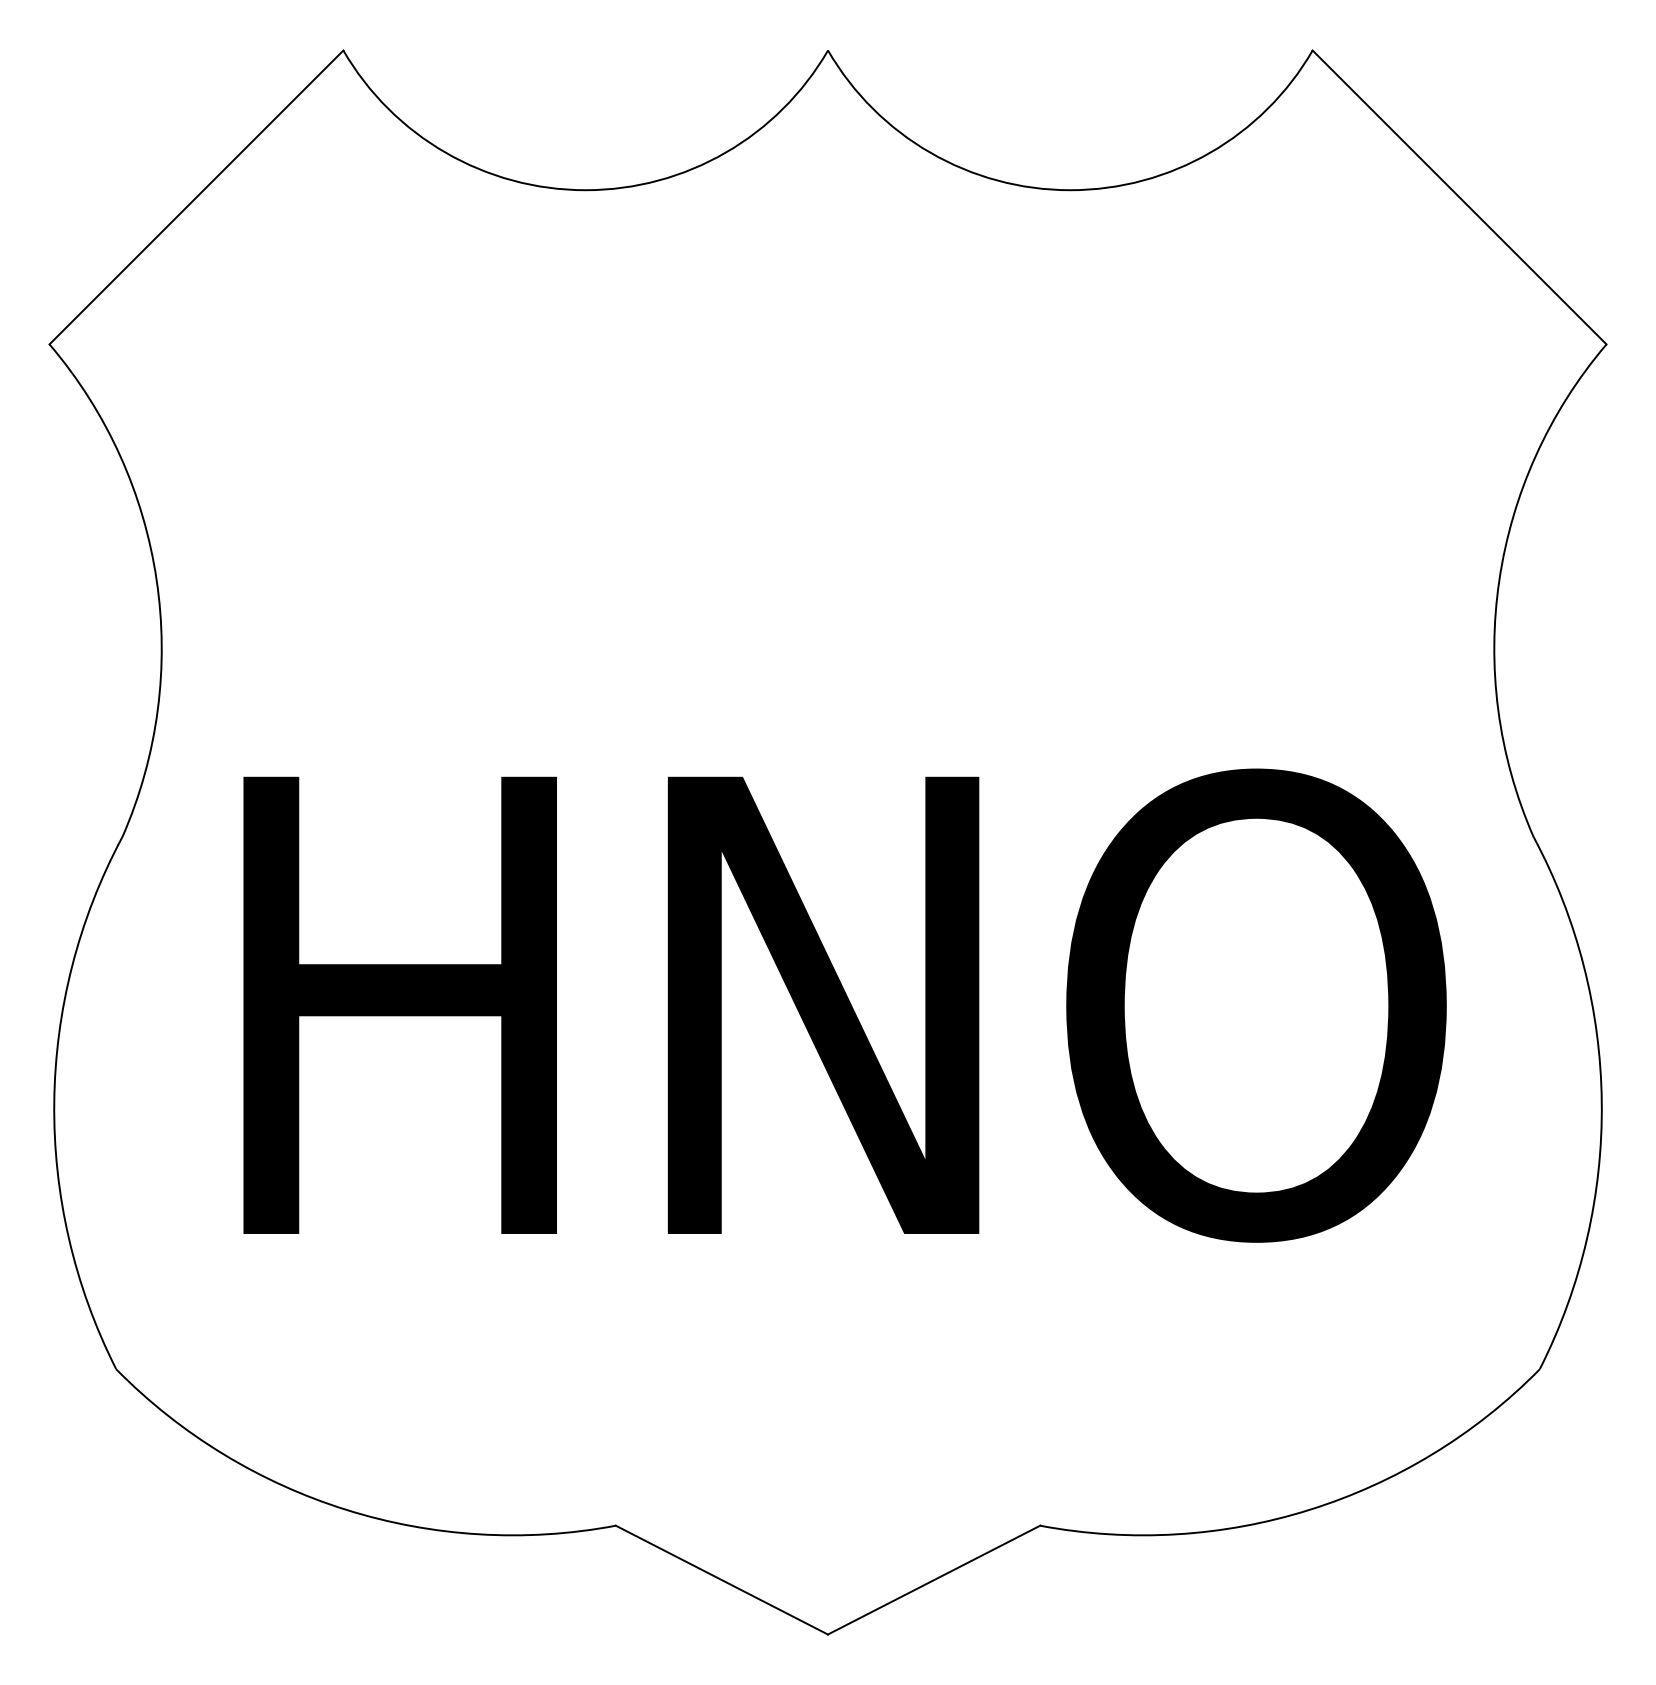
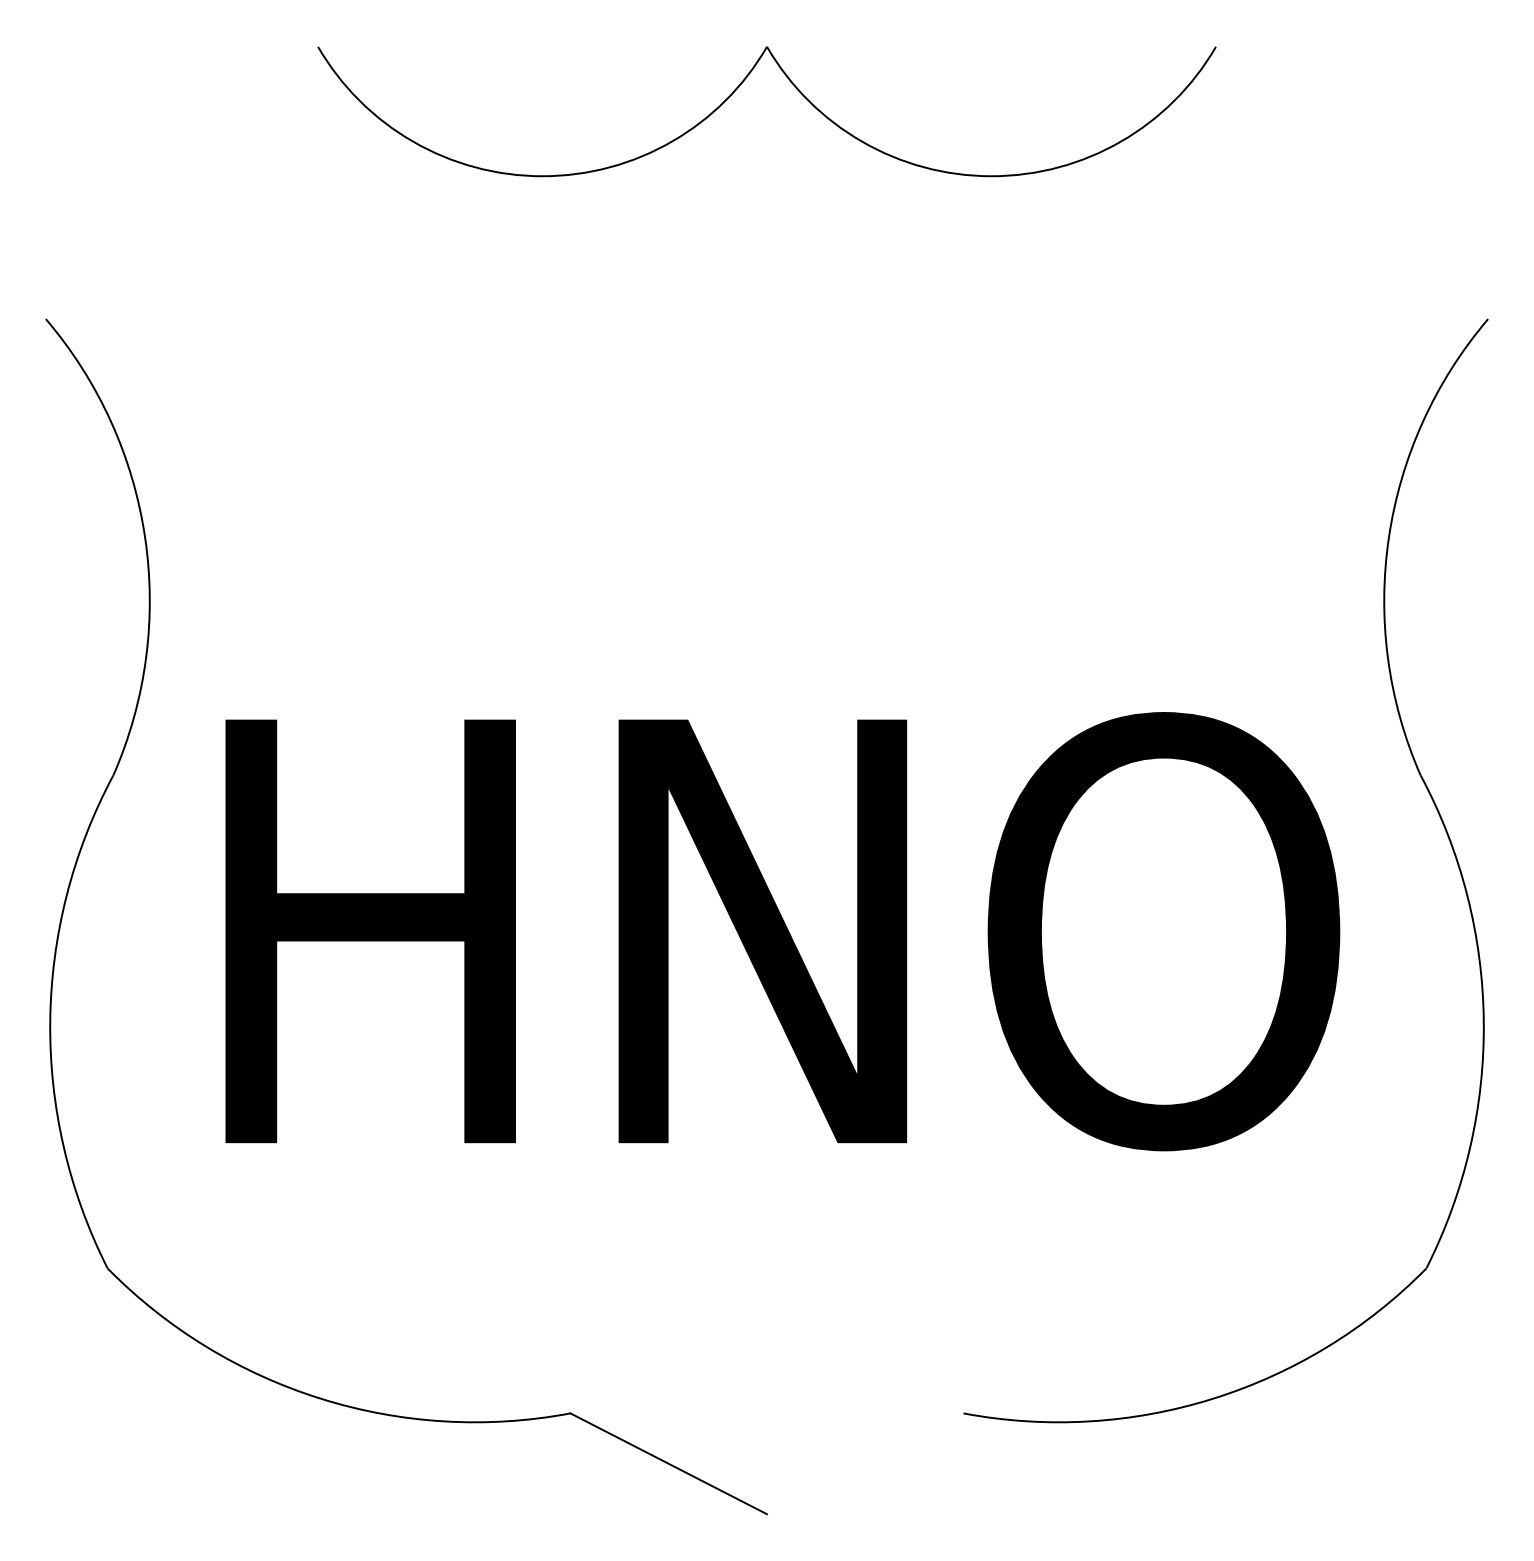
line: (195, 196) -> (181, 182), removed
line: (1458, 196) -> (1351, 182), removed
line: (933, 1579) -> (864, 1463), removed

